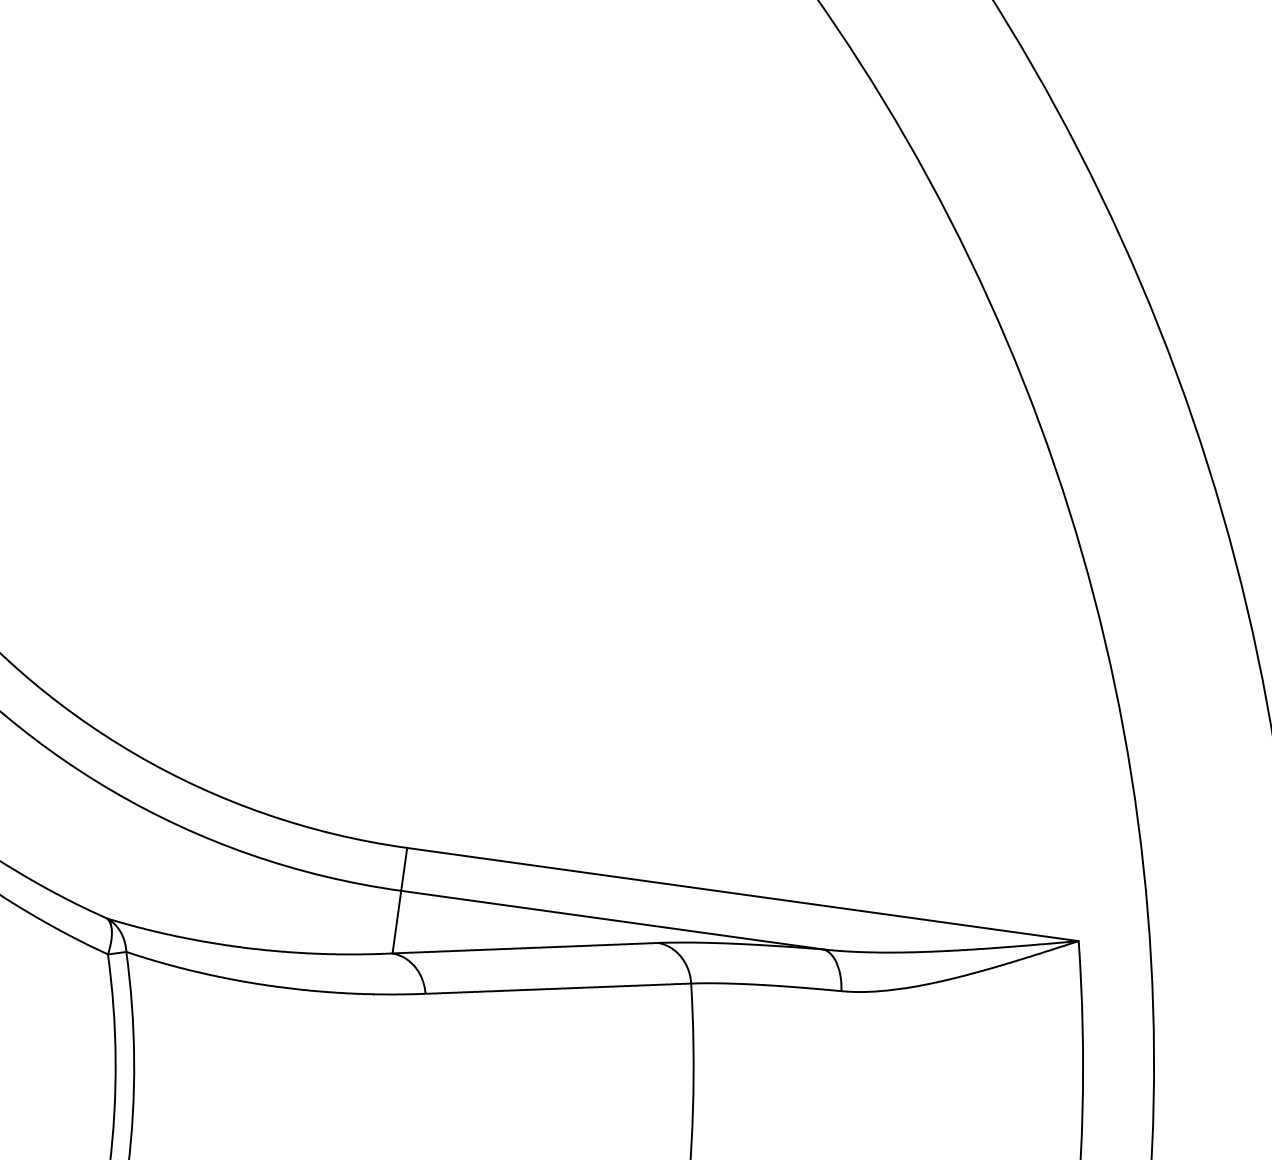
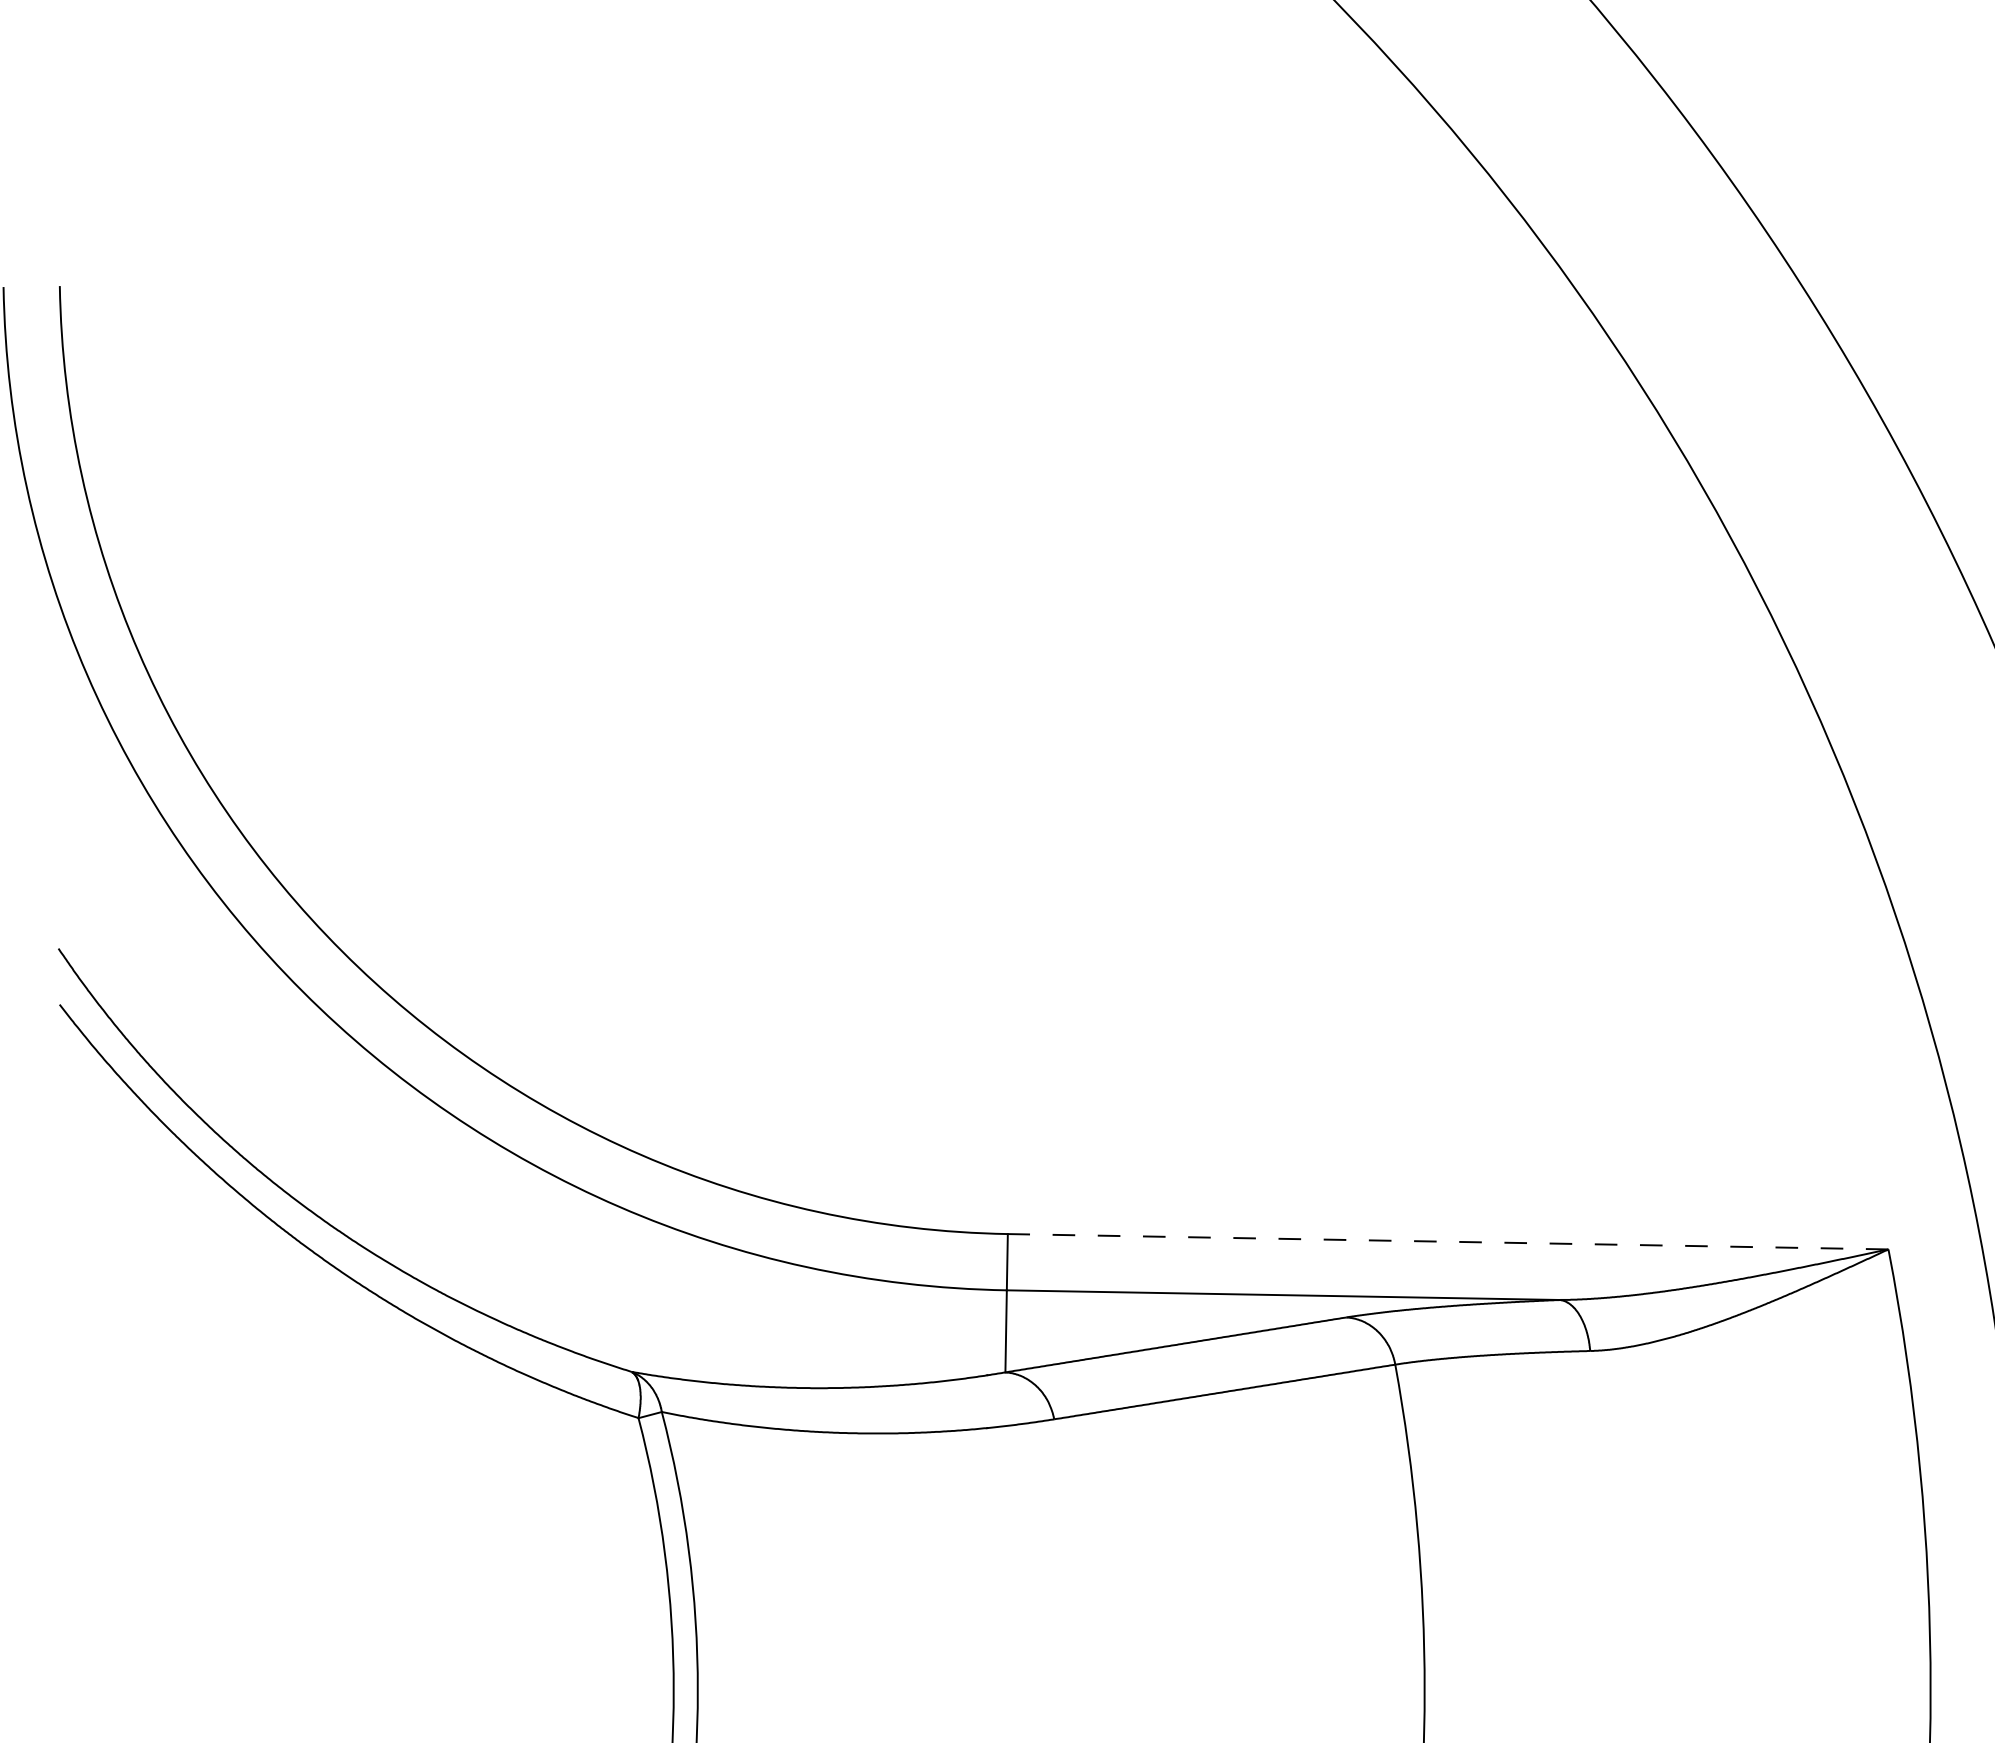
line: (742, 894) -> (1447, 1241), solid -> dashed

